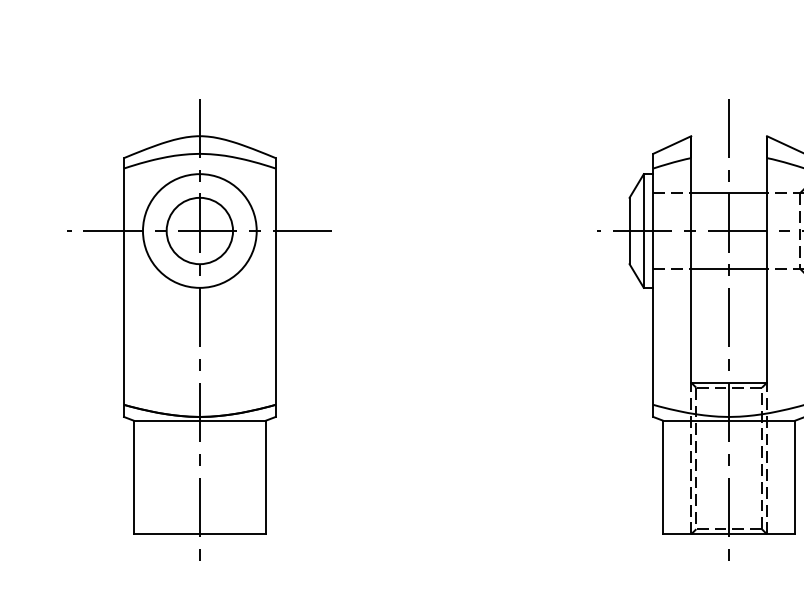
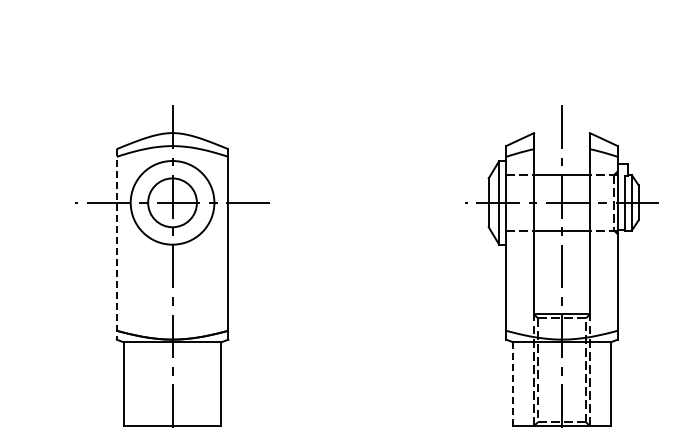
line: (123, 287) -> (116, 244), solid -> dashed
line: (663, 477) -> (513, 384), solid -> dashed

